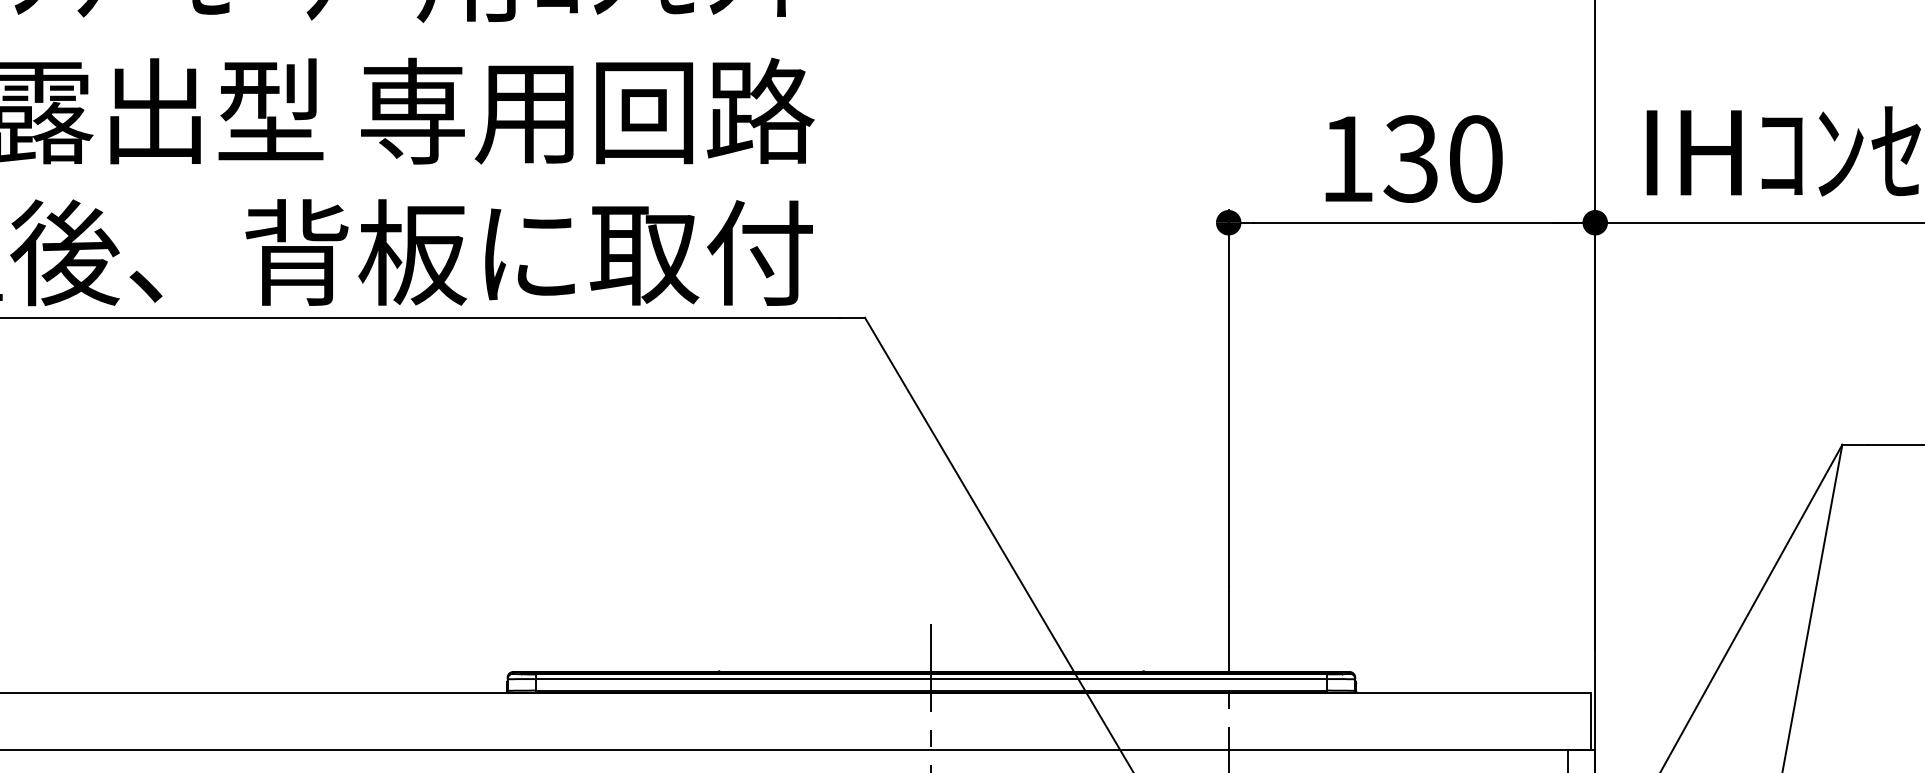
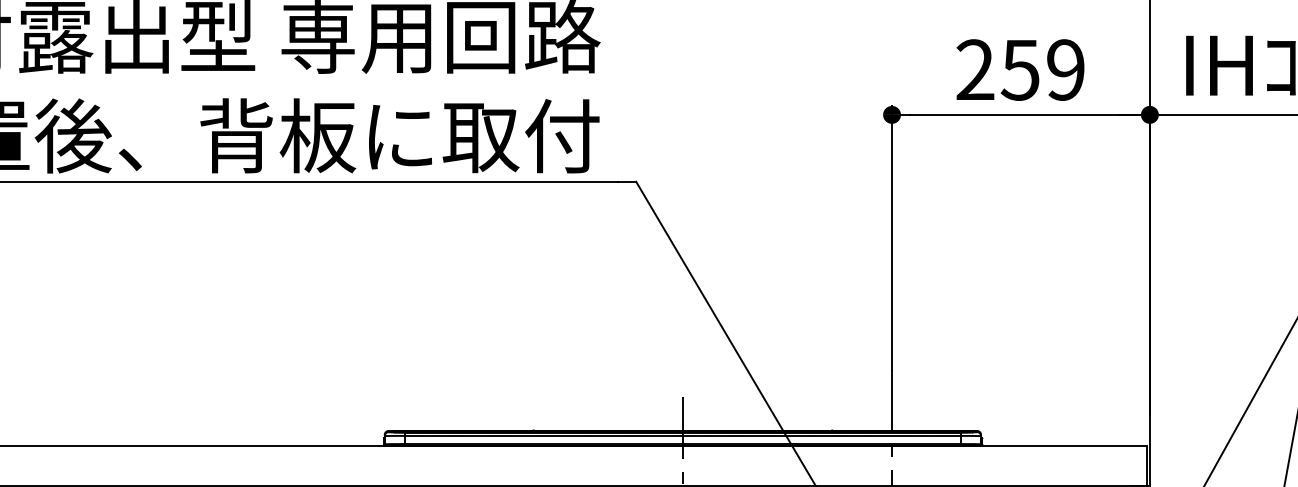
text: (1411, 158) -> (1020, 69), 130 -> 259

